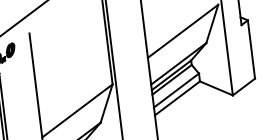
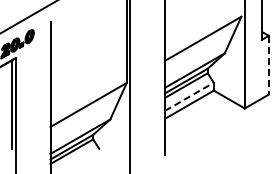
line: (251, 49) -> (268, 65), solid -> dashed
line: (176, 90) -> (189, 96), solid -> dashed

